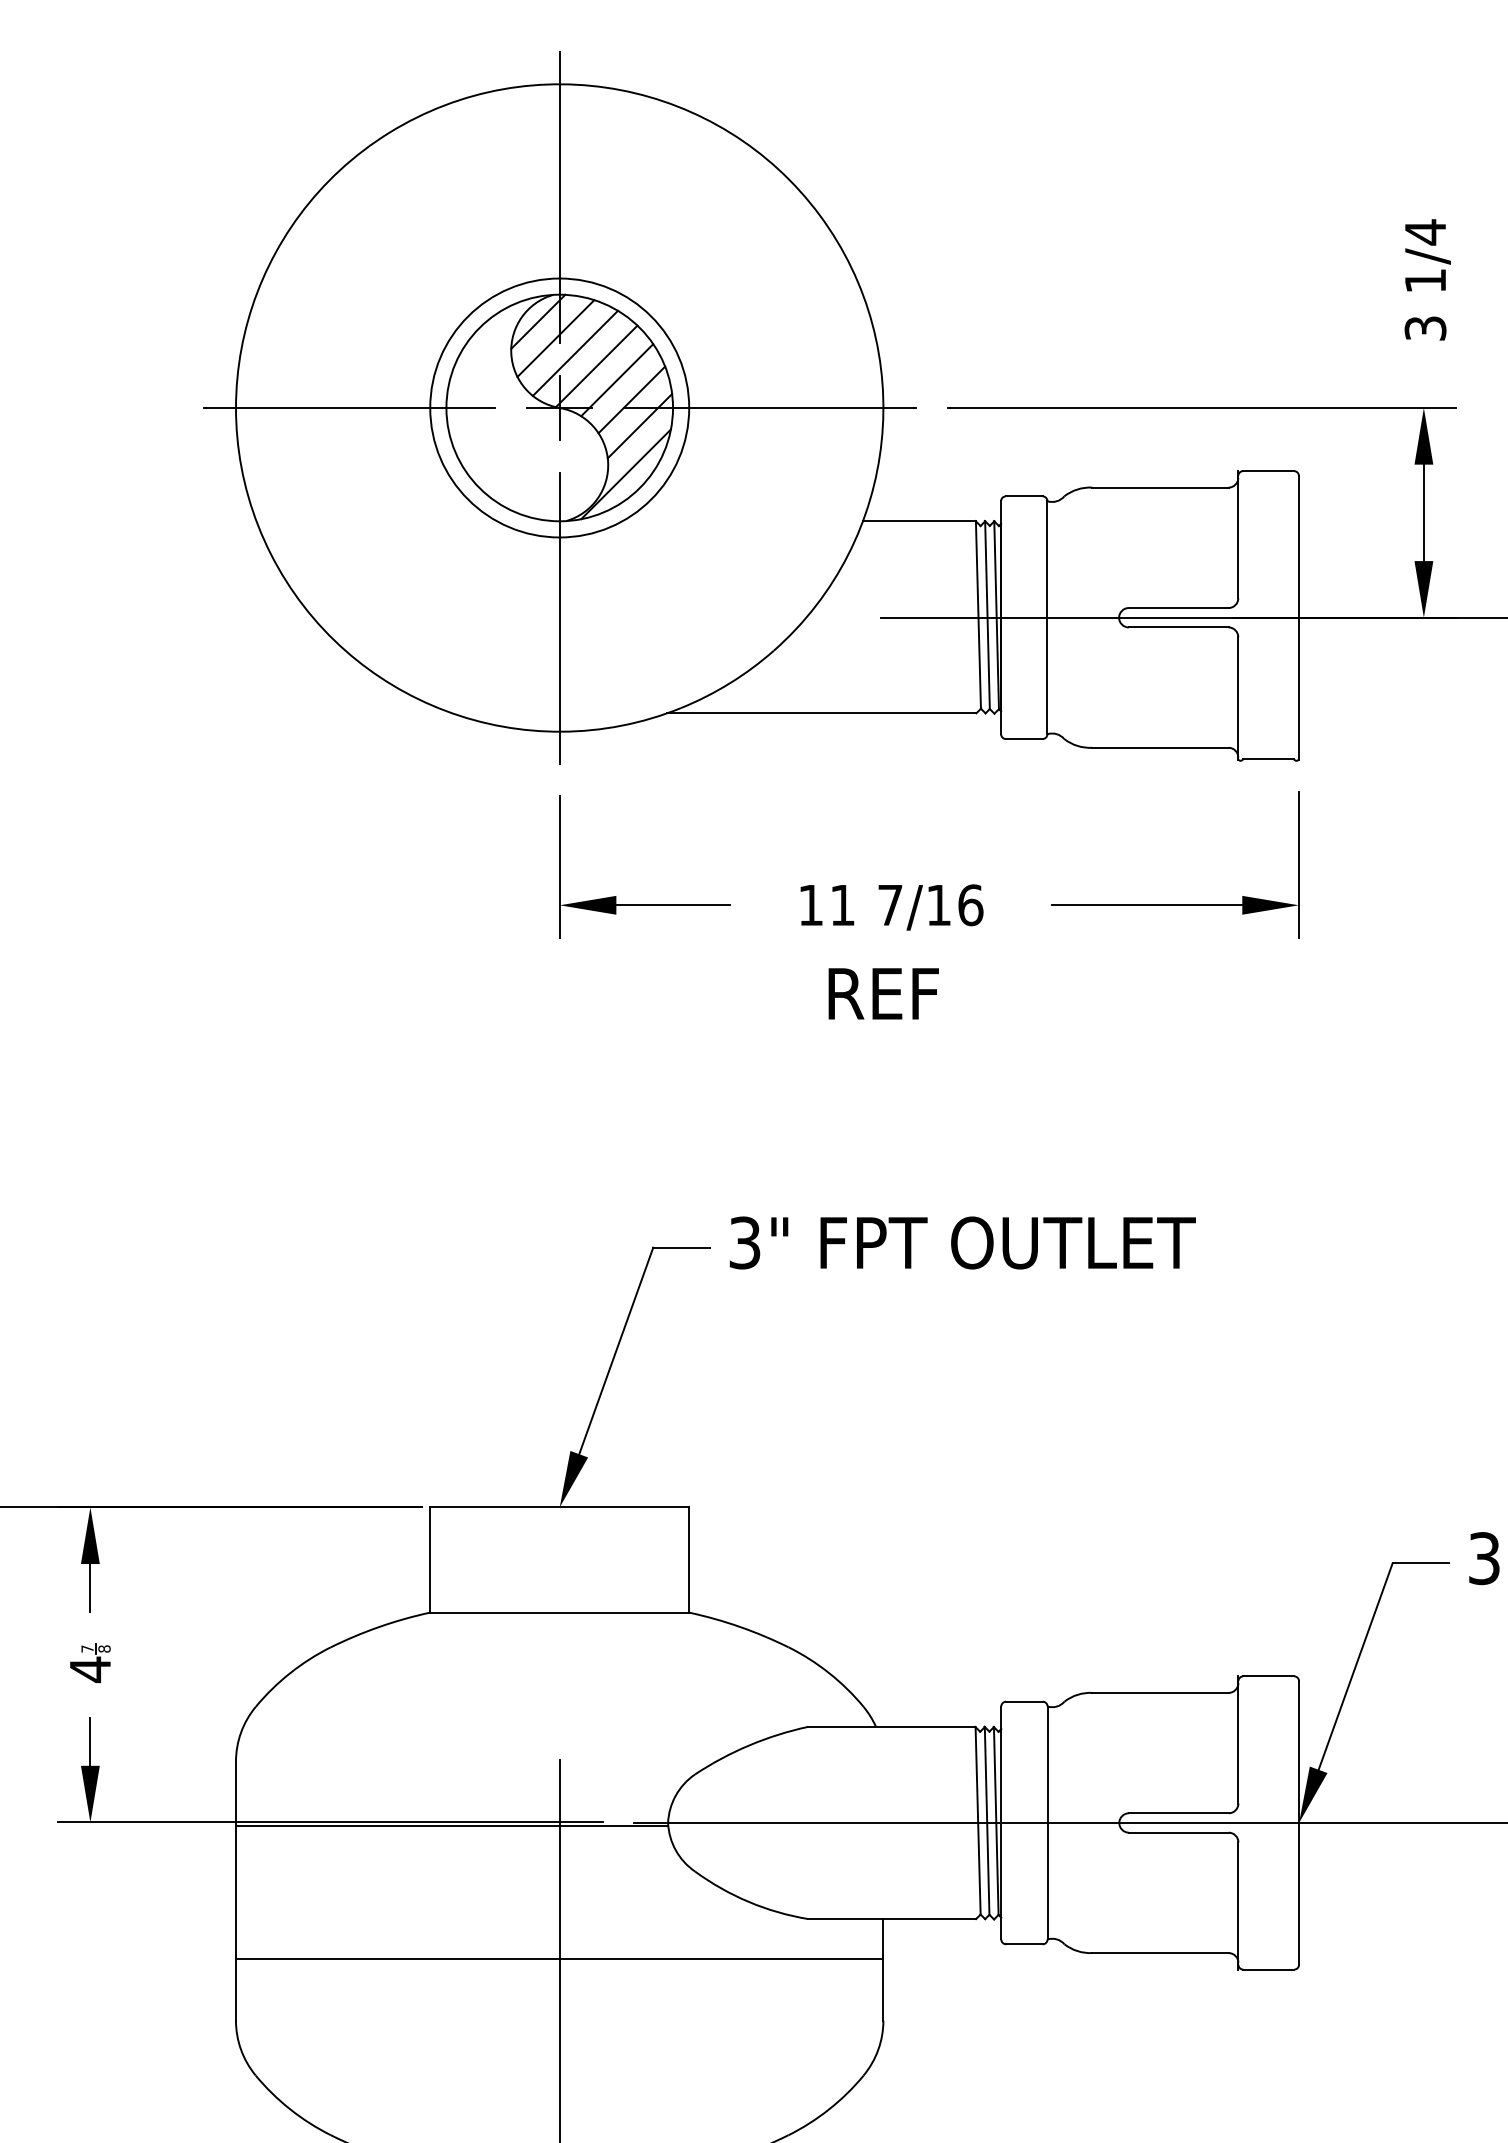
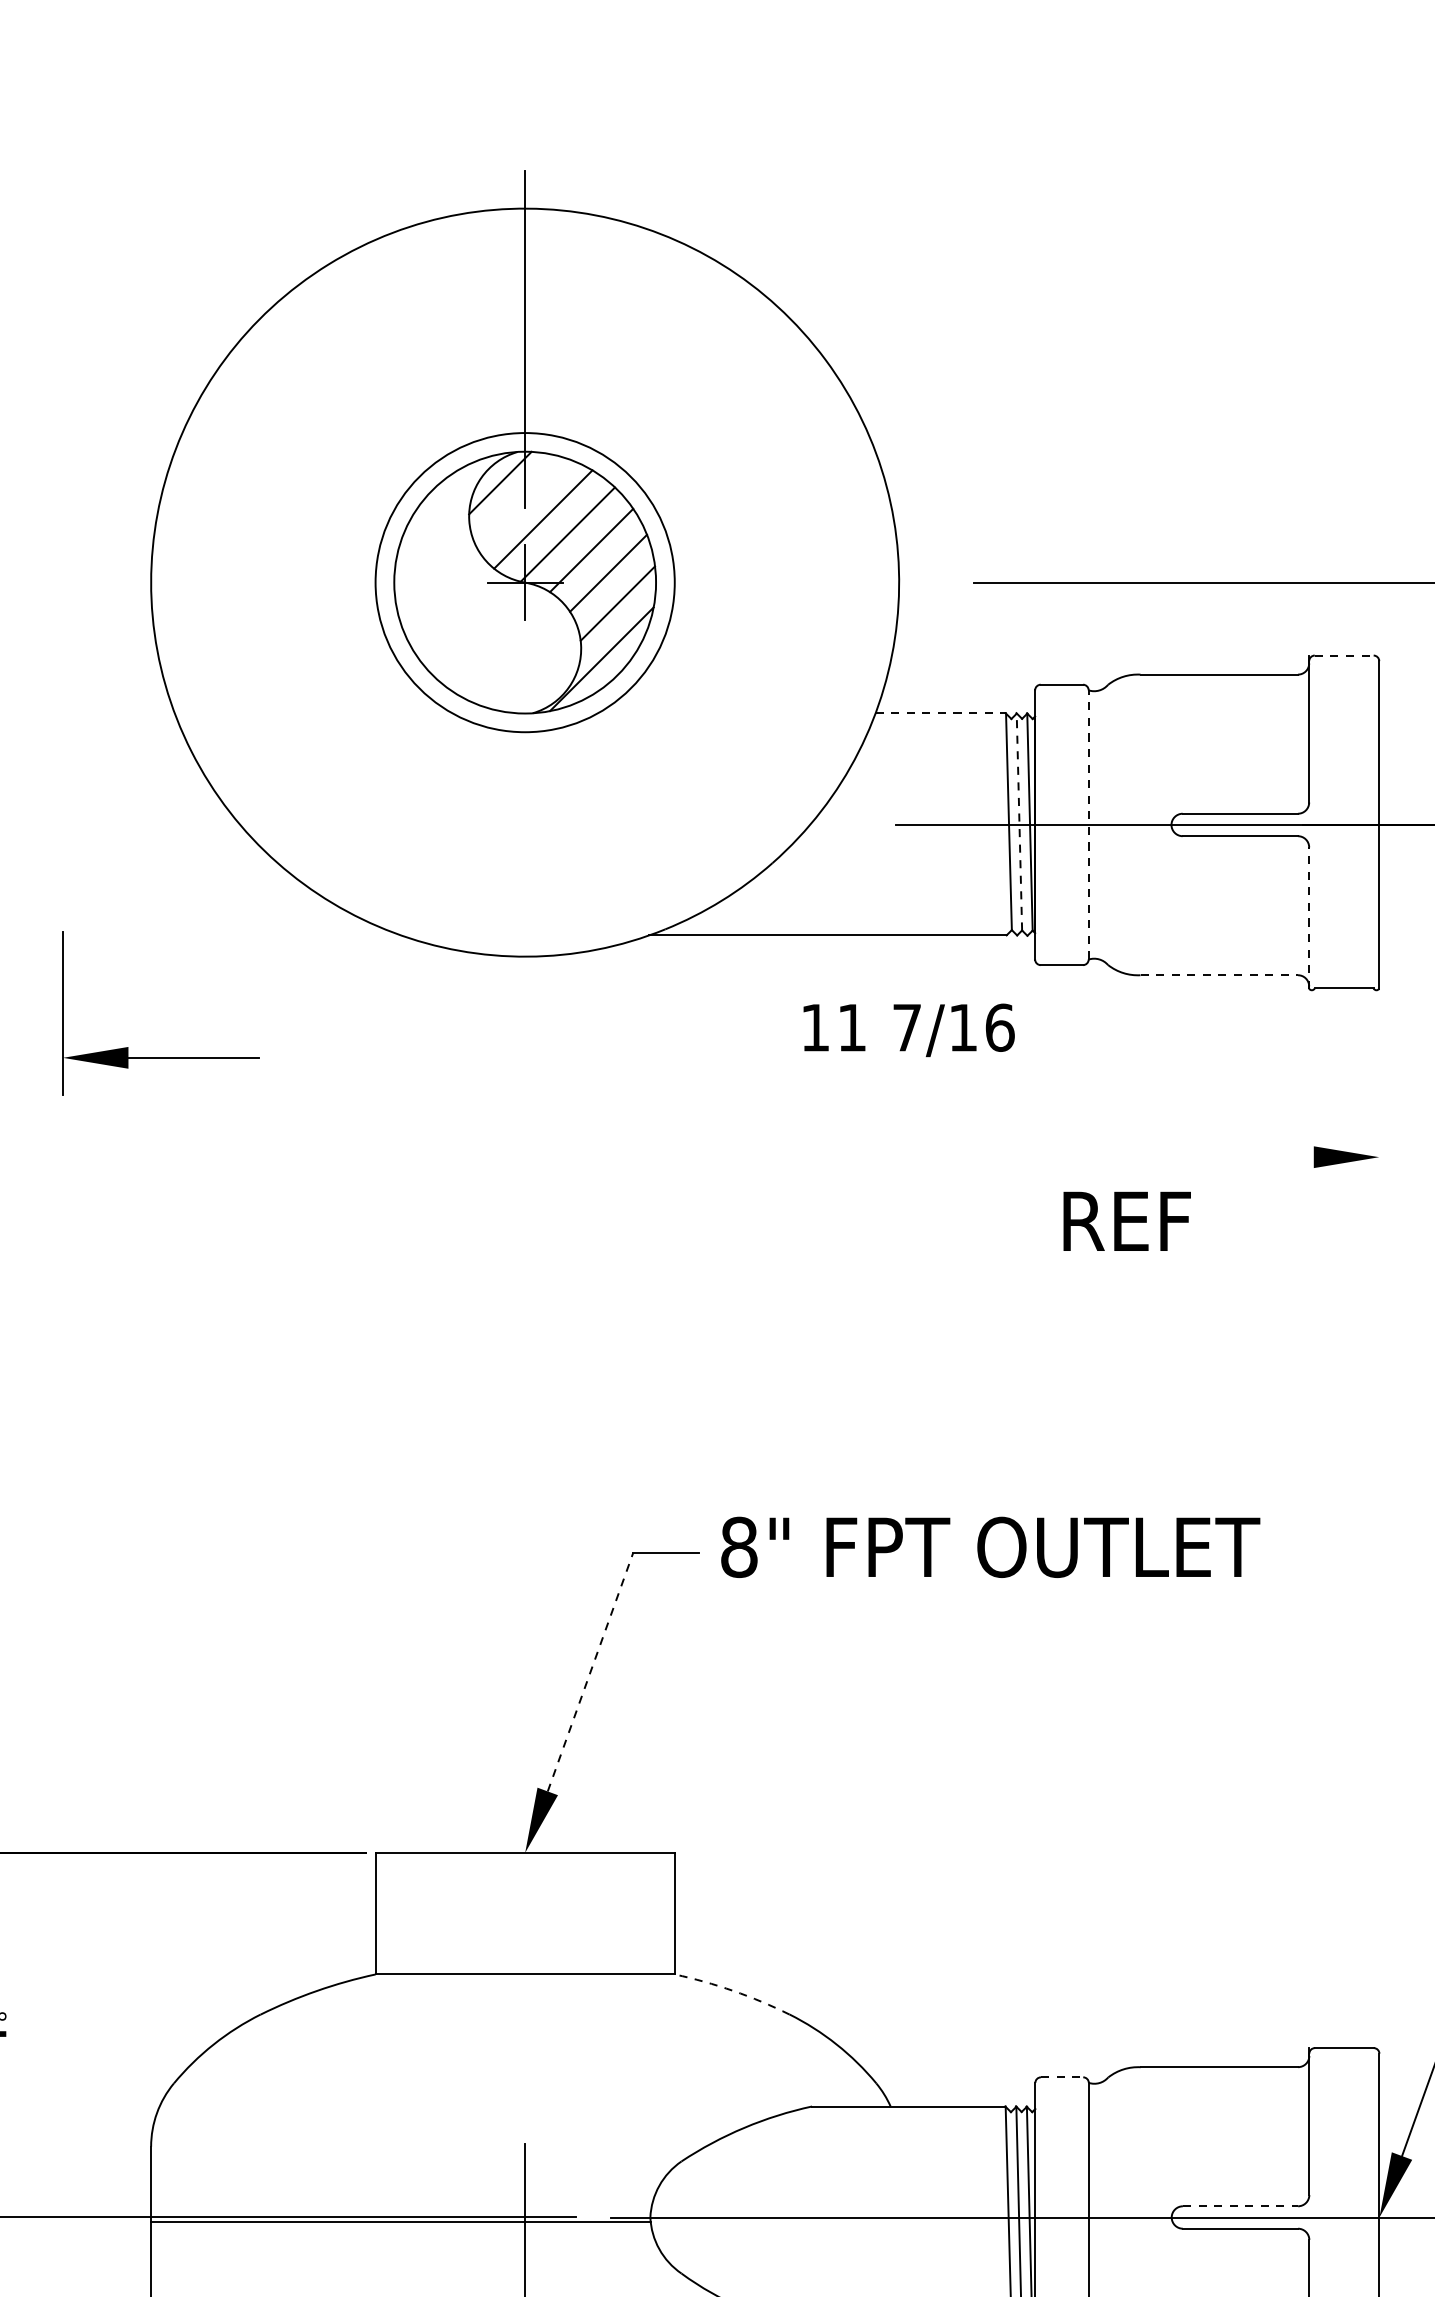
line: (555, 338) -> (520, 502), removed
line: (348, 408) -> (281, 583), removed
line: (769, 408) -> (767, 583), removed
line: (1269, 471) -> (1345, 655), solid -> dashed
line: (919, 521) -> (940, 713), solid -> dashed
line: (987, 615) -> (1019, 822), solid -> dashed
line: (1047, 617) -> (1088, 824), solid -> dashed
line: (559, 618) -> (524, 825), removed
line: (1238, 697) -> (1309, 917), solid -> dashed
line: (1160, 747) -> (1219, 974), solid -> dashed
line: (1298, 864) -> (1378, 1110), removed
part: (644, 904) -> (160, 1056), moved
line: (1147, 905) -> (1204, 1157), removed
text: (891, 907) -> (908, 1030), moved
text: (883, 993) -> (1126, 1220), moved
text: (744, 1242) -> (738, 1546), 3" -> 8"
line: (616, 1350) -> (590, 1671), solid -> dashed
arc: (739, 1626) -> (732, 1990), solid -> dashed
line: (1024, 1701) -> (1062, 2077), solid -> dashed
line: (1178, 1813) -> (1240, 2206), solid -> dashed

